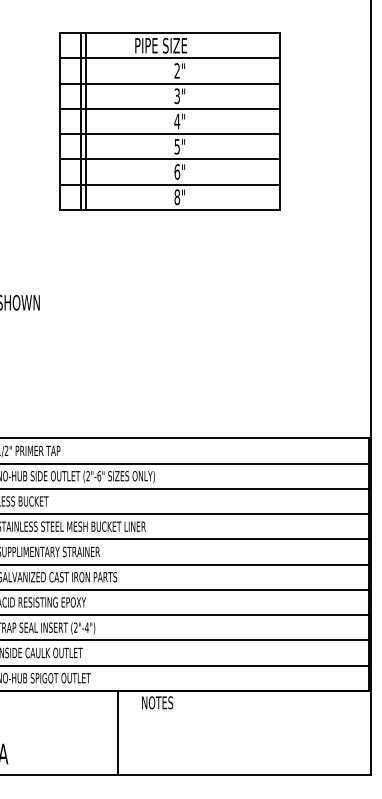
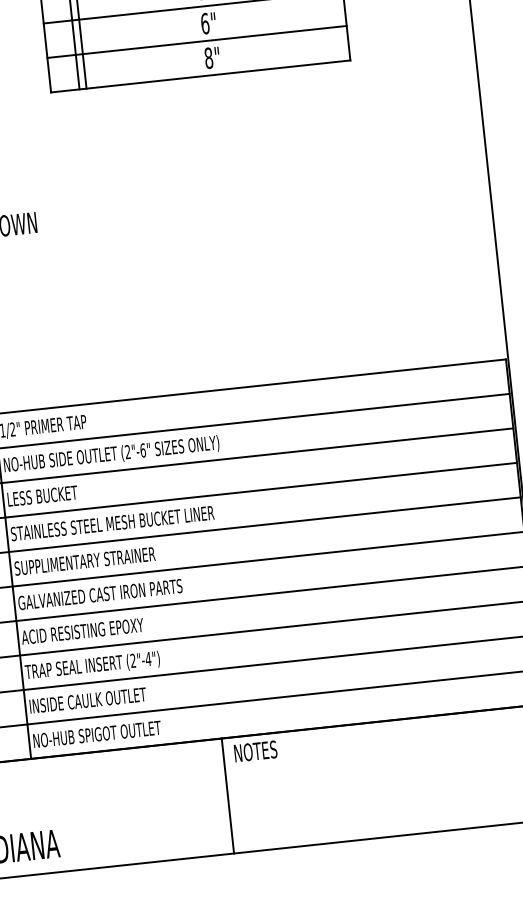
line: (117, 732) -> (227, 795), moved

